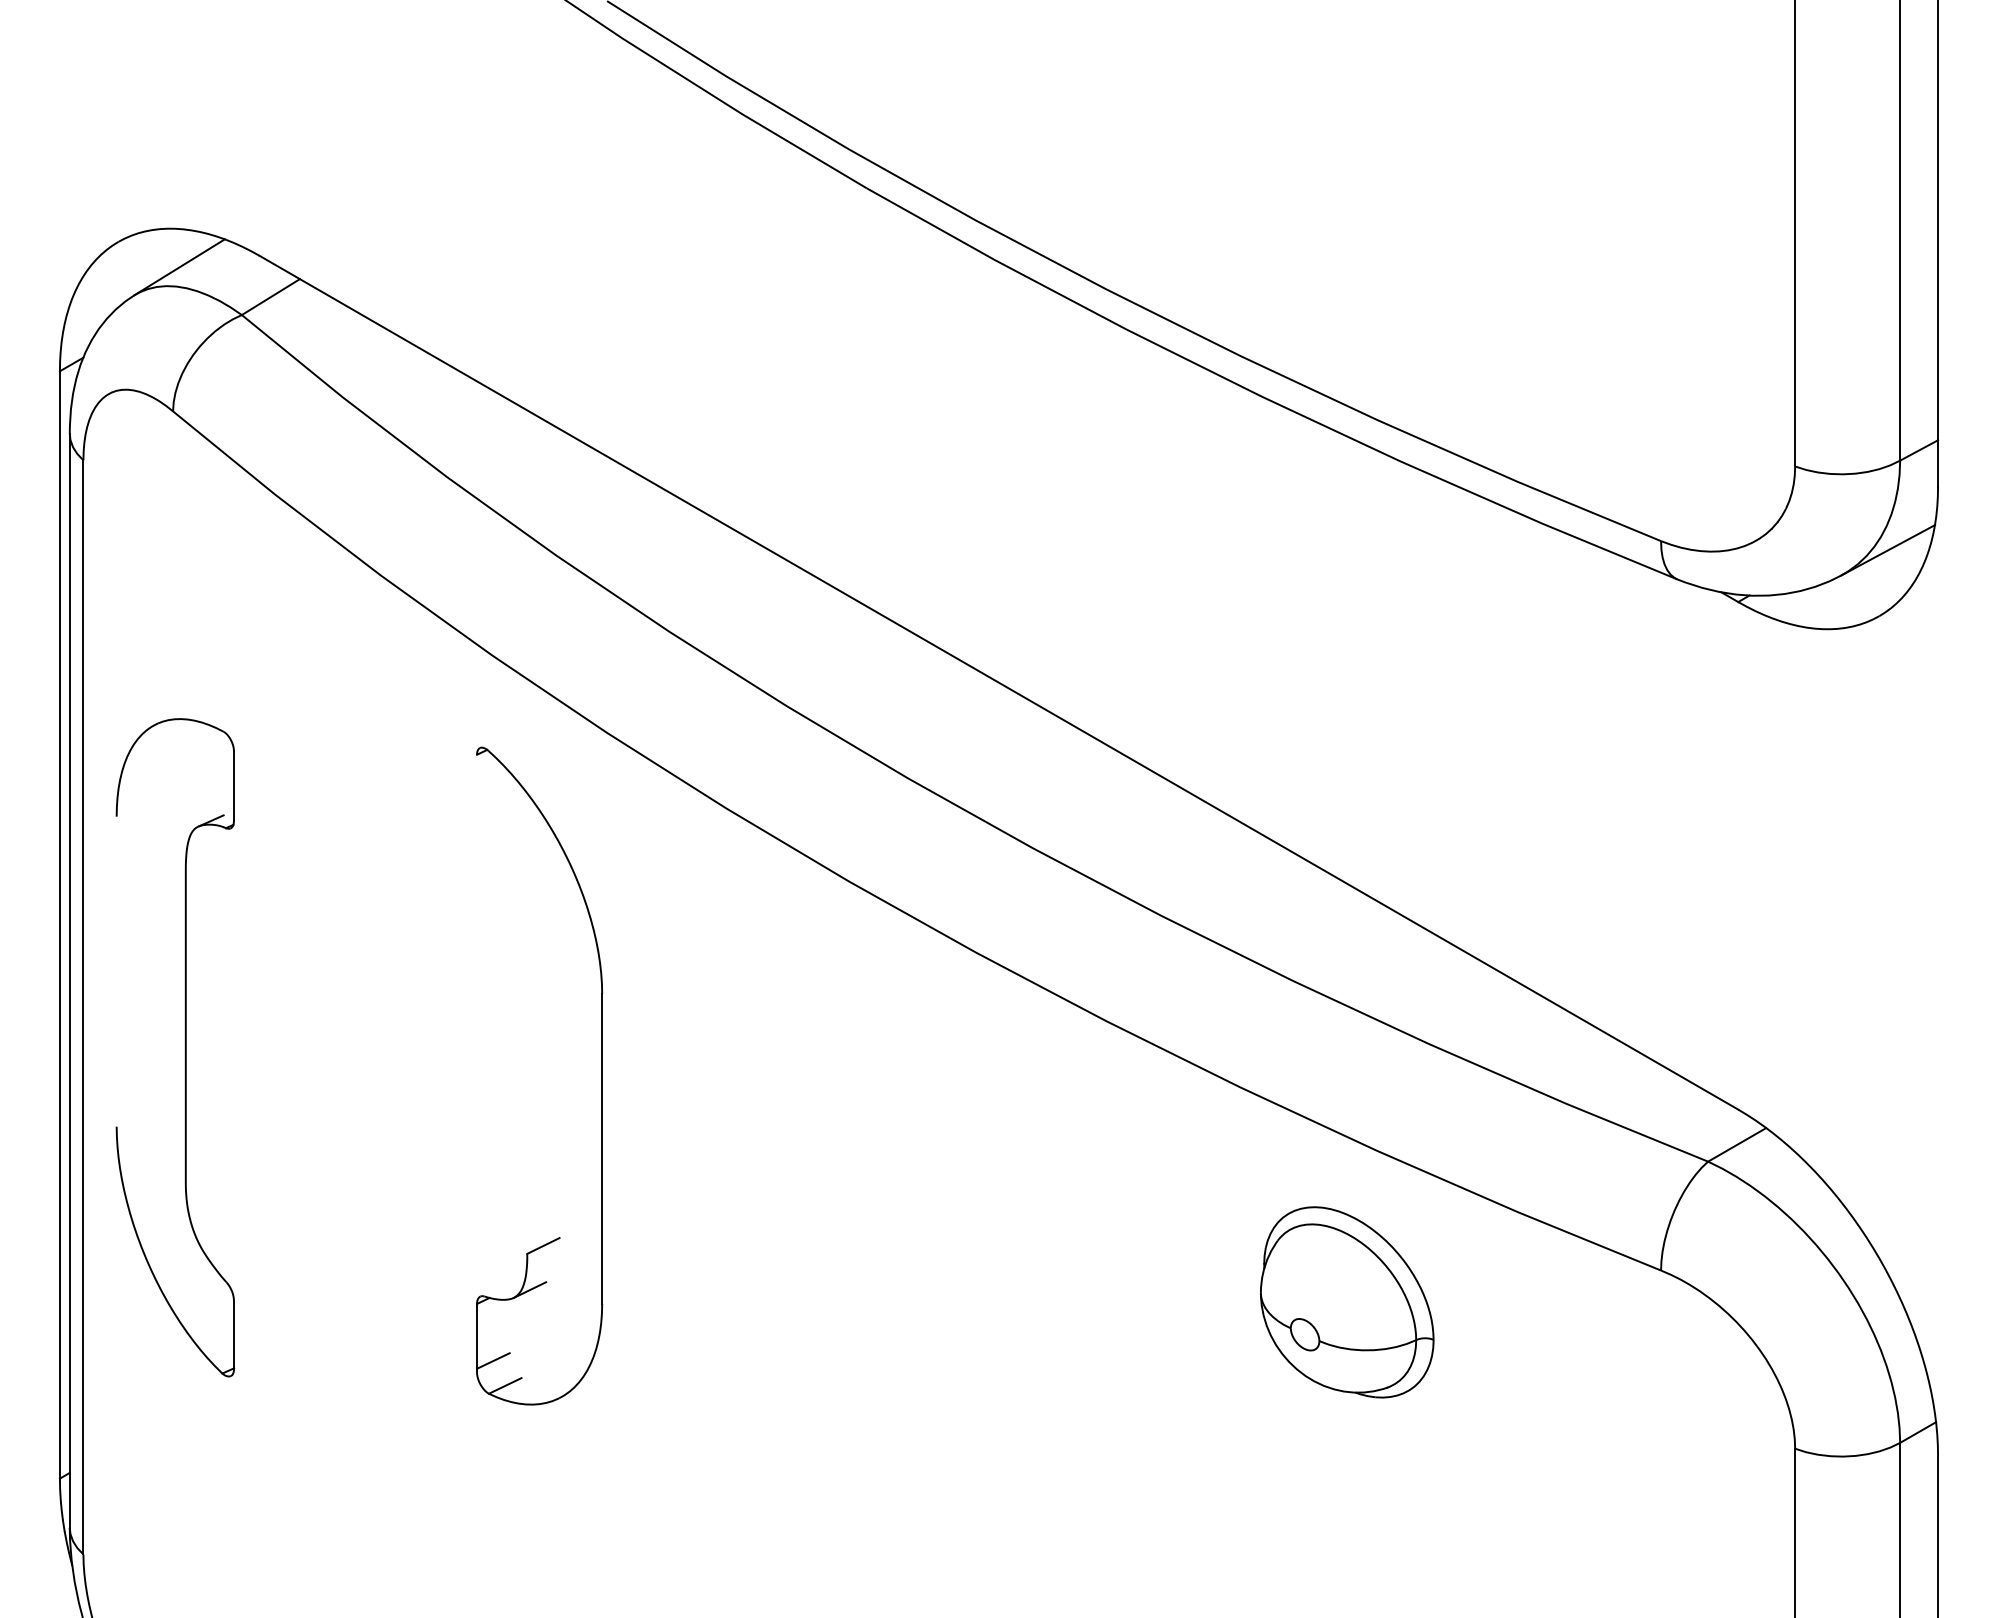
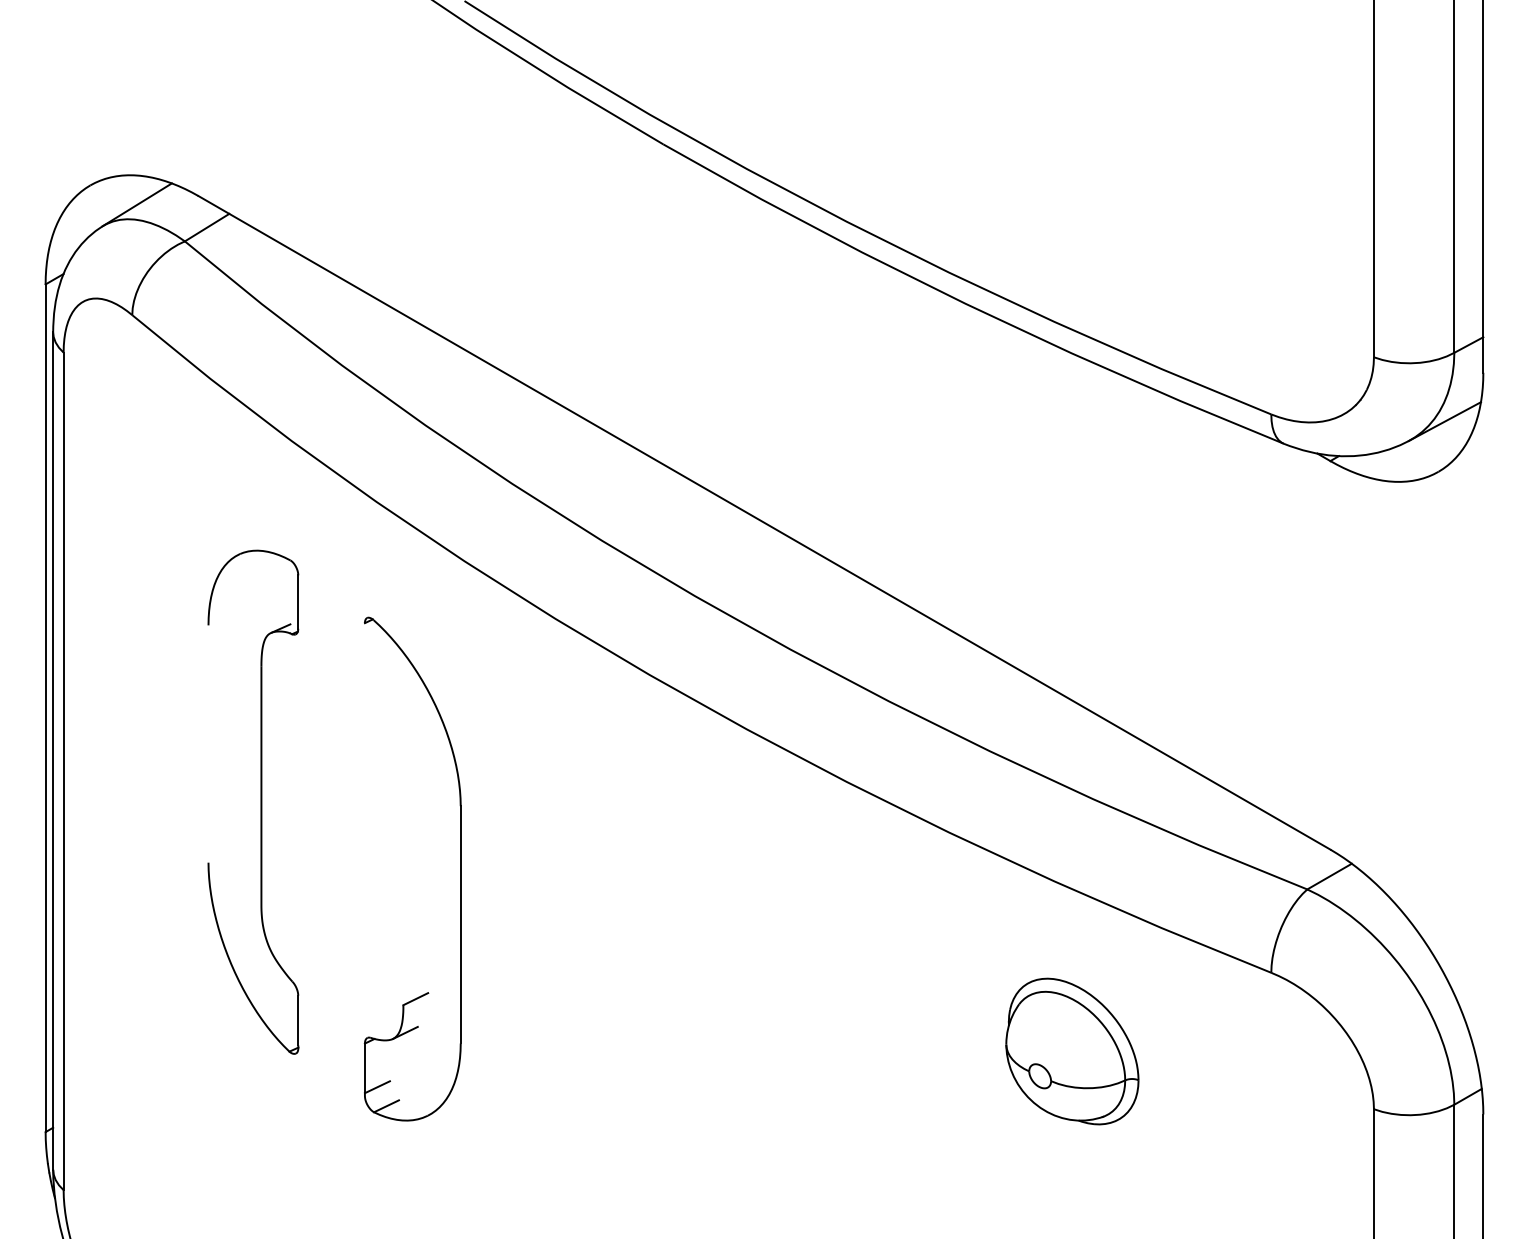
part: (184, 1047) -> (260, 802), moved
part: (601, 1075) -> (460, 868), moved
part: (1347, 1302) -> (1072, 1051), moved

